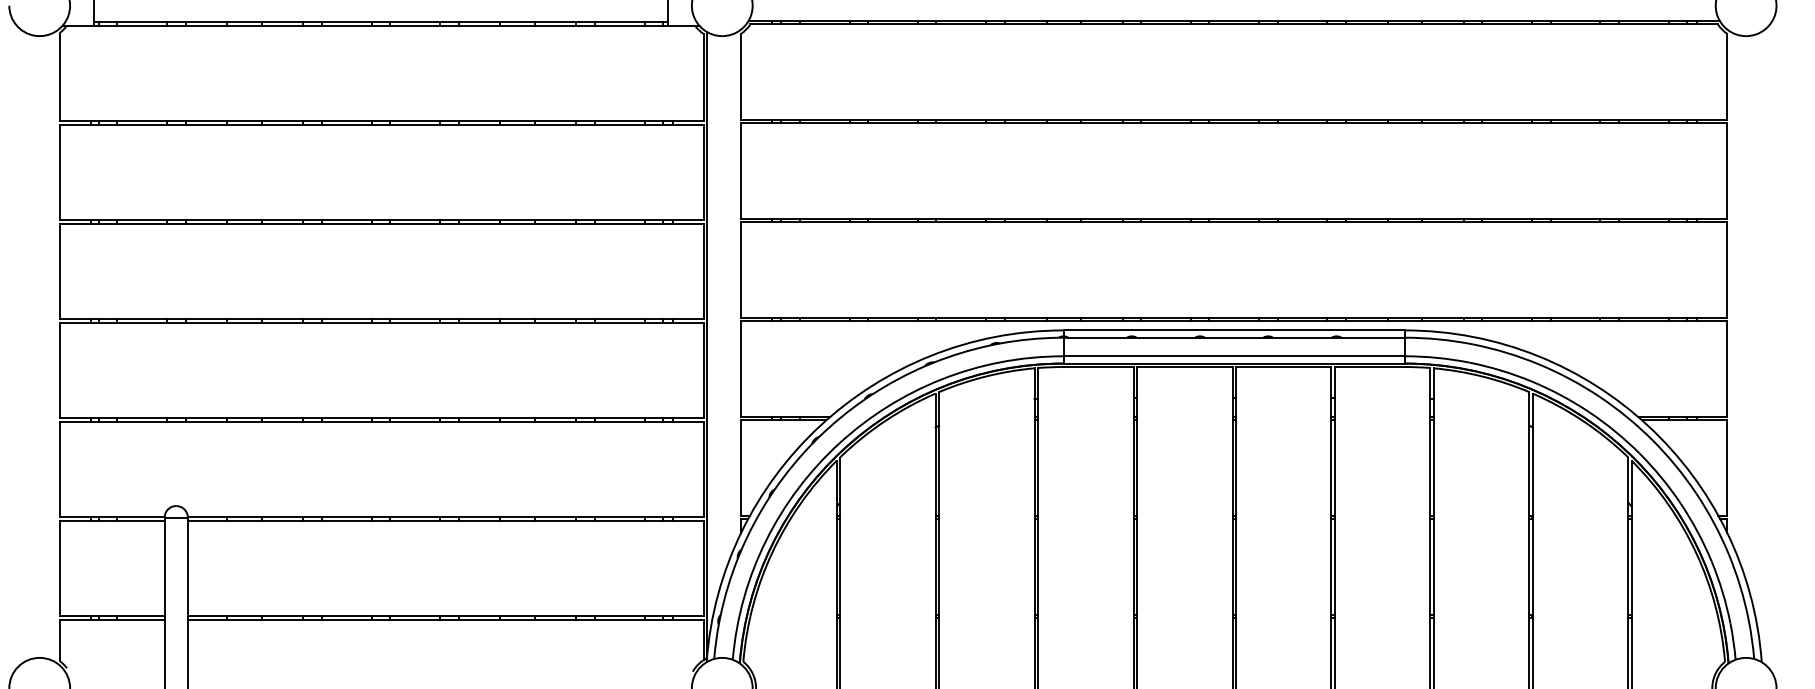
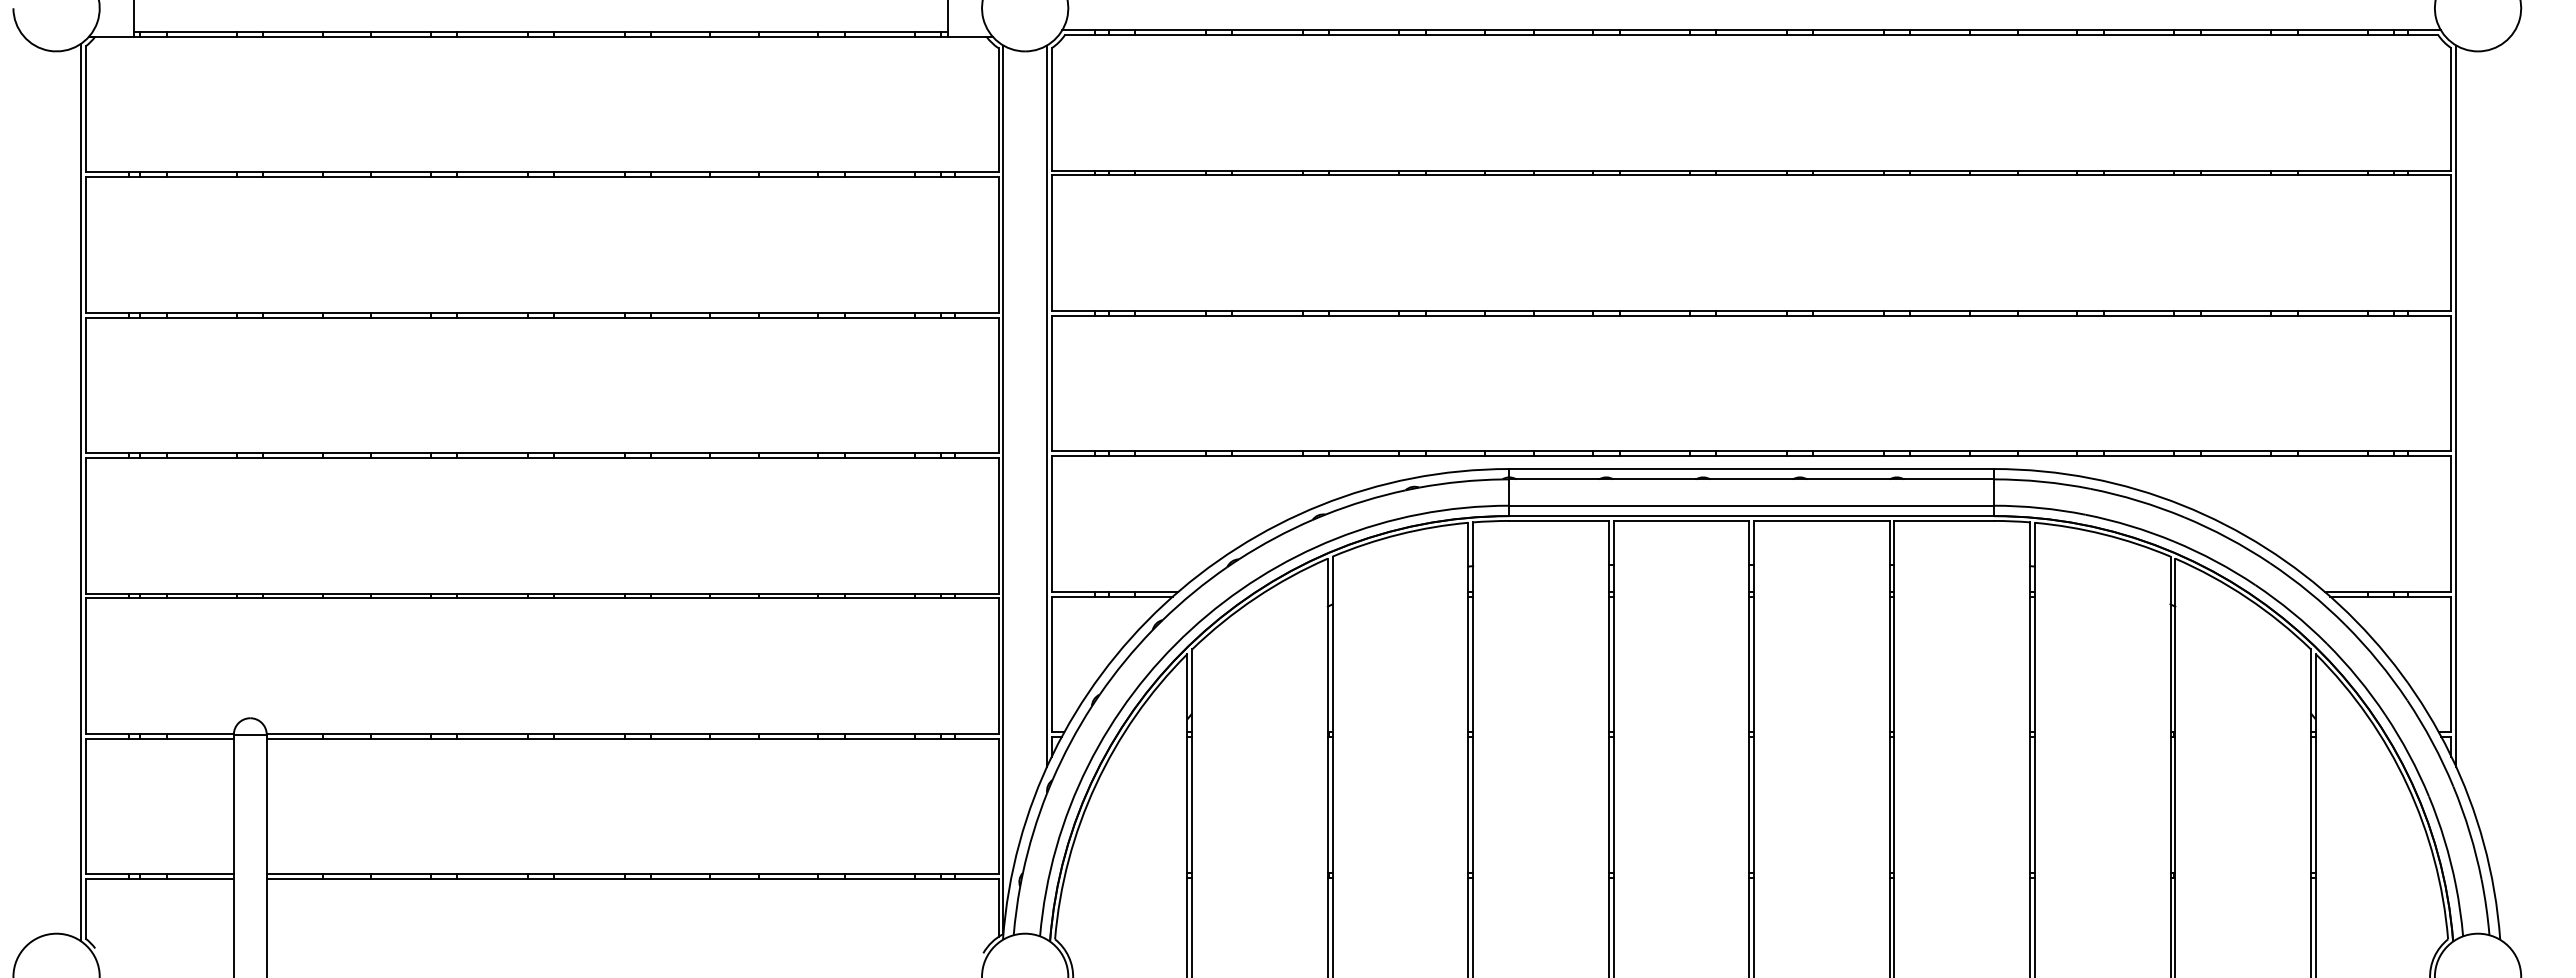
line: (737, 286) -> (1046, 406), added
line: (1730, 286) -> (2456, 406), added
line: (56, 346) -> (80, 492), added

